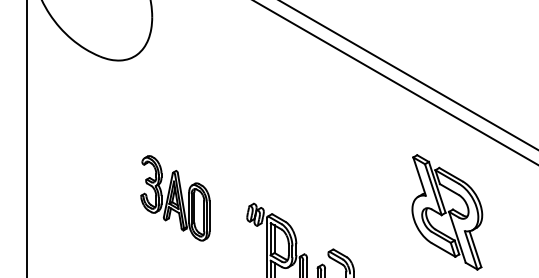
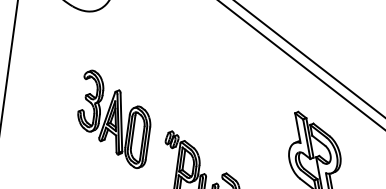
part: (175, 198) -> (114, 119), size x1.43

